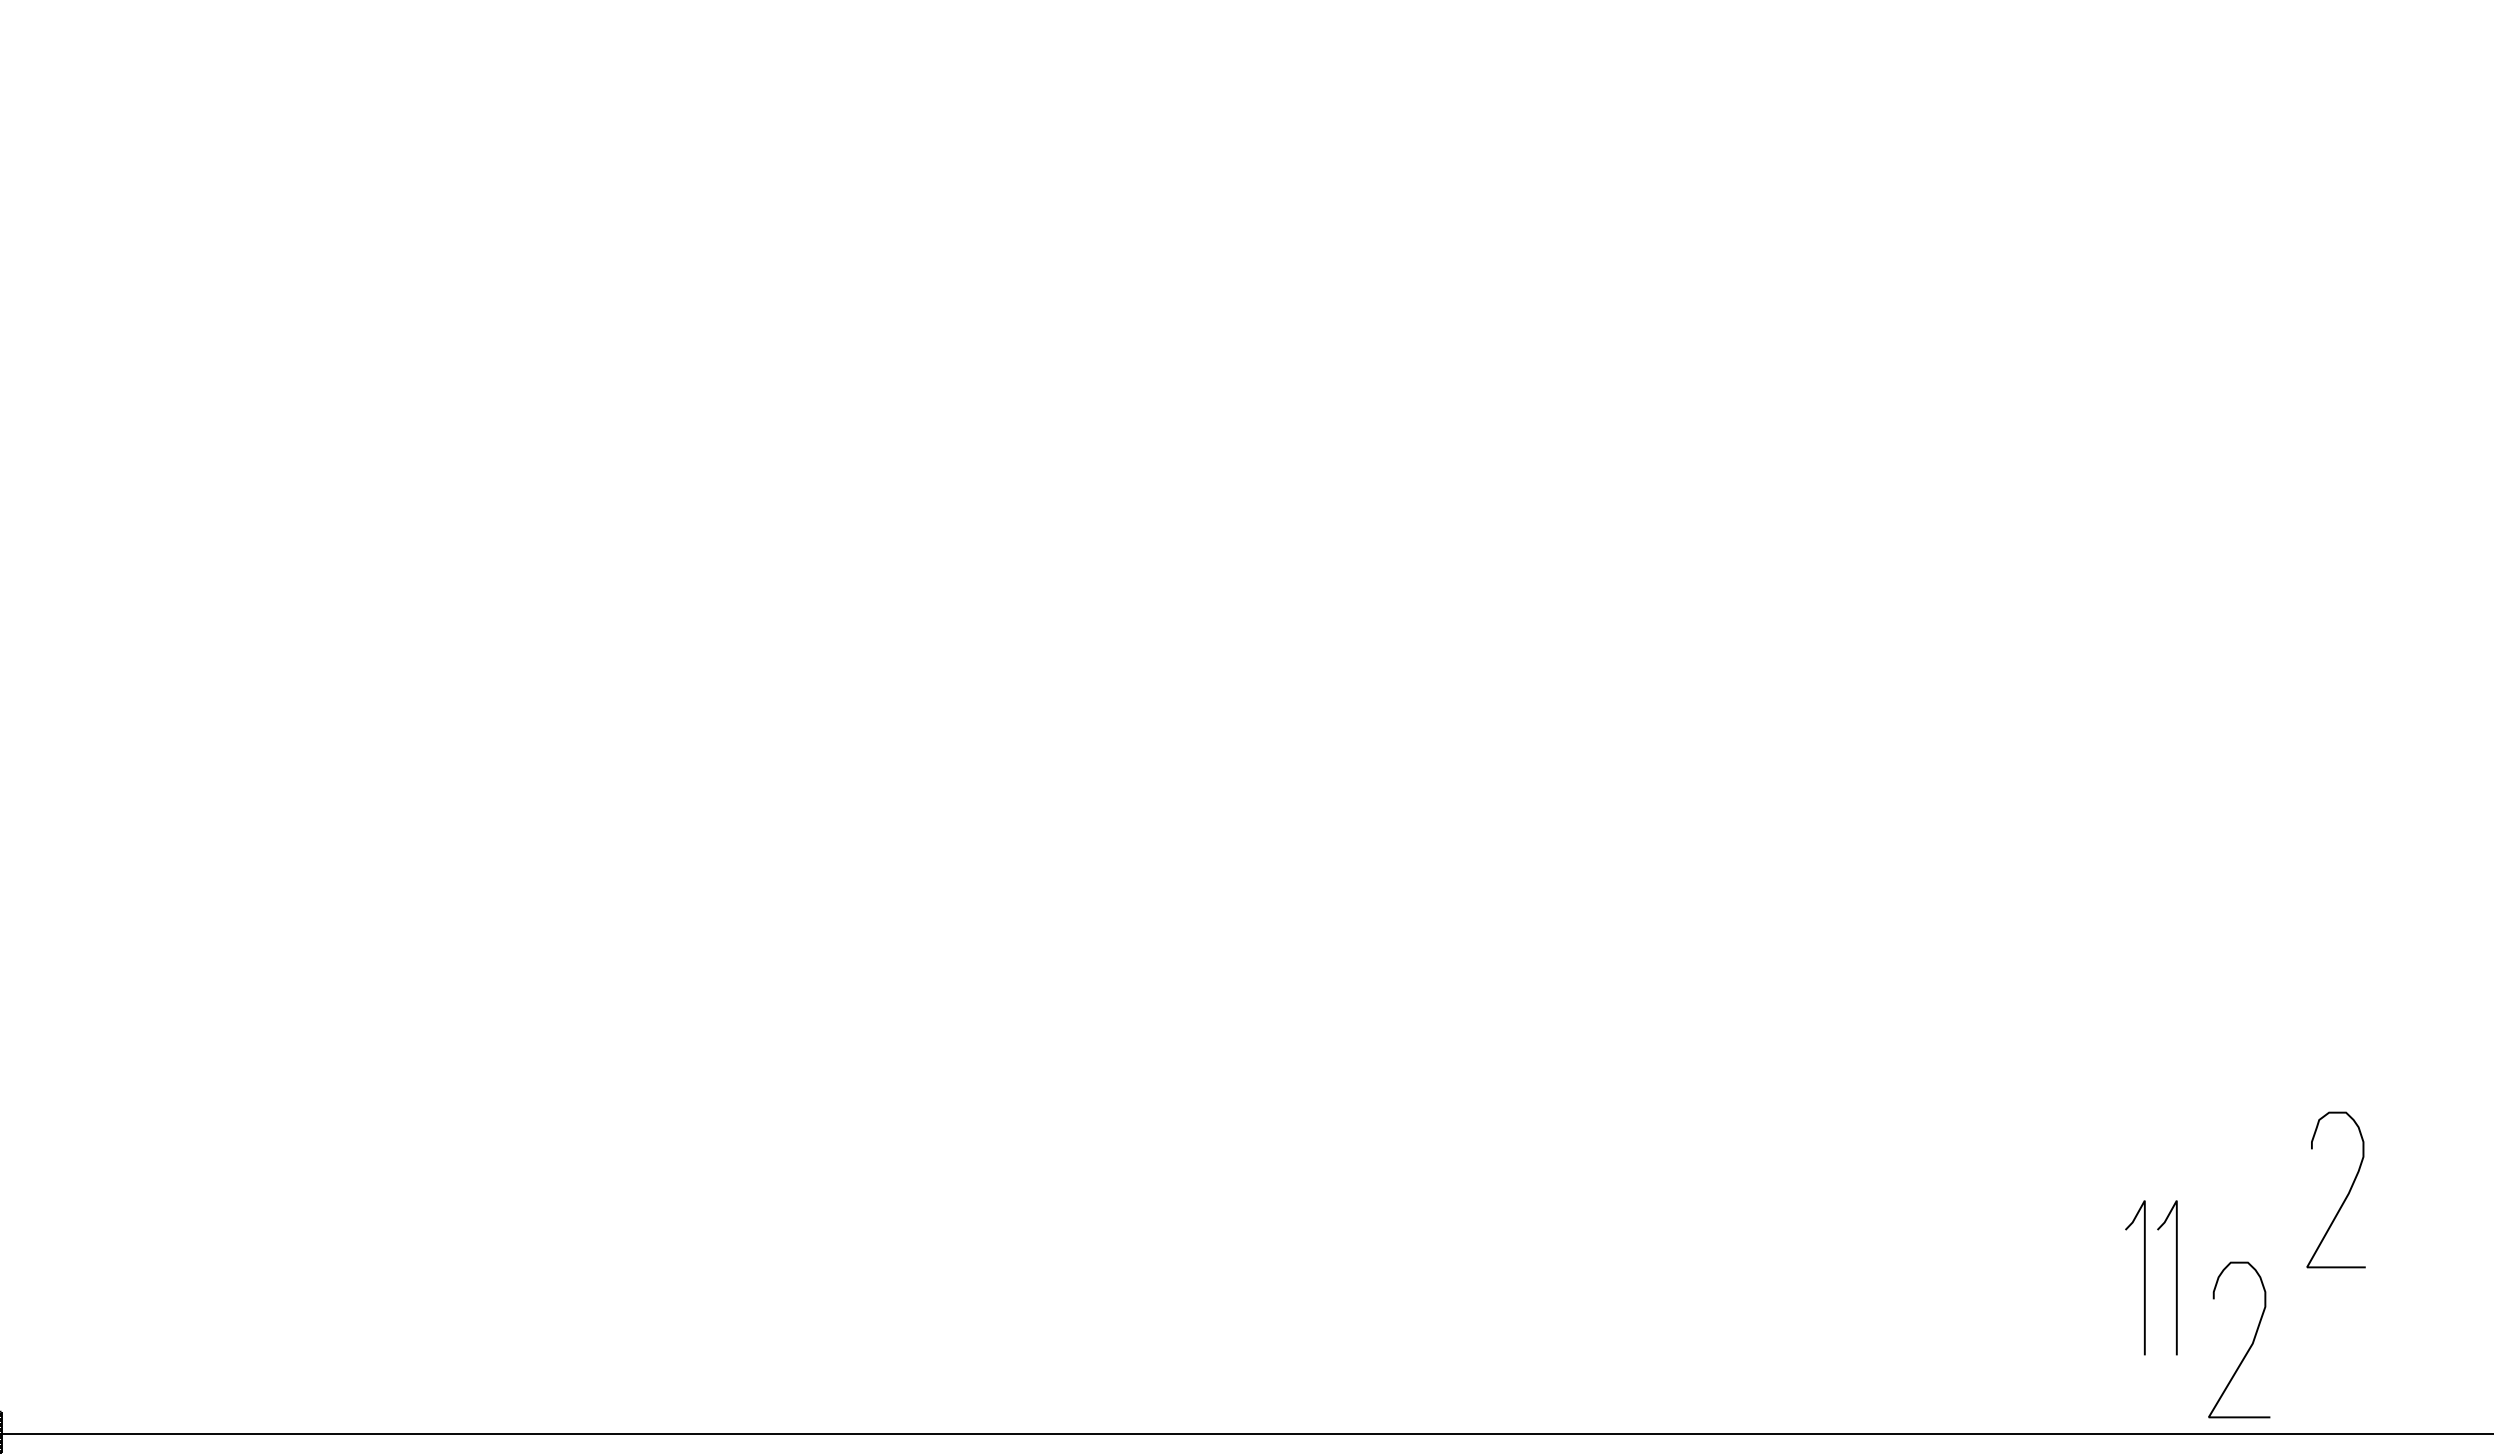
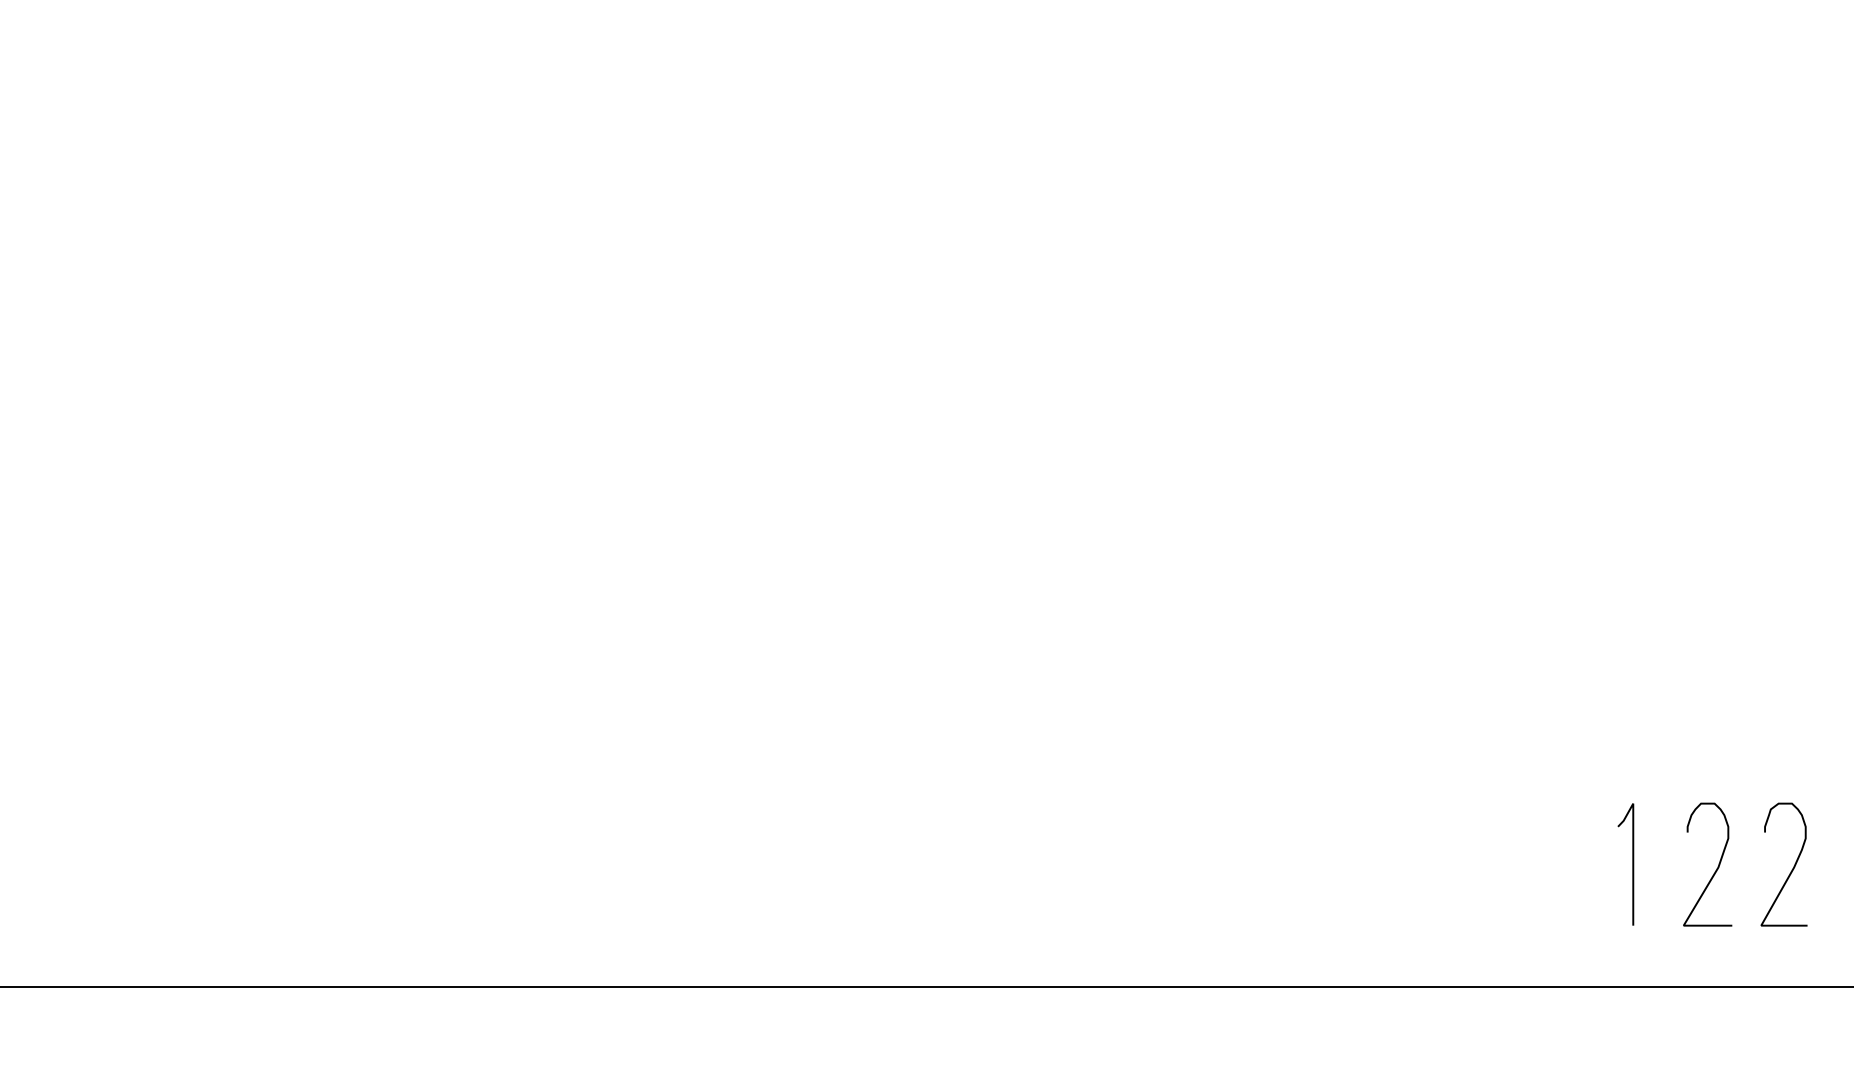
curve: (2346, 1195) -> (1792, 868), moved
line: (2175, 1277) -> (1657, 864), removed
curve: (2250, 1345) -> (1716, 868), moved

